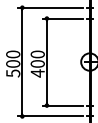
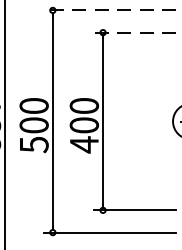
line: (49, 7) -> (108, 10), solid -> dashed
line: (62, 18) -> (134, 32), solid -> dashed

